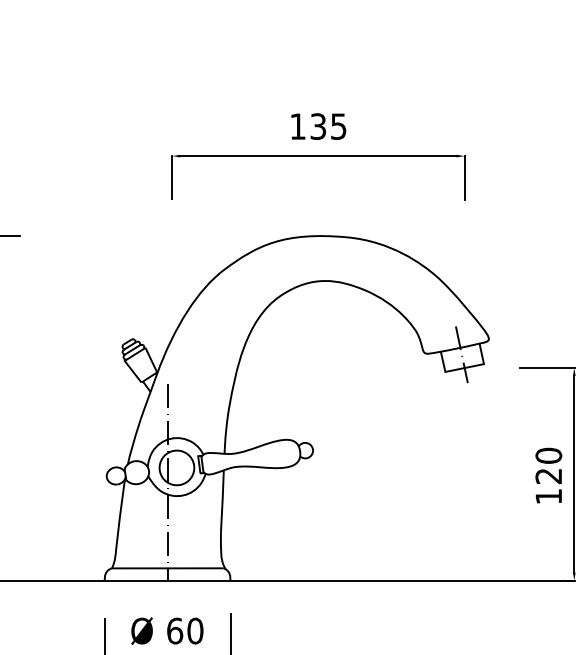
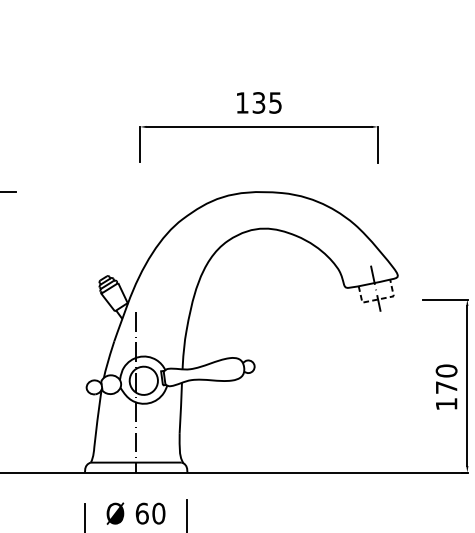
line: (464, 368) -> (377, 299), solid -> dashed
text: (548, 476) -> (446, 387), 120 -> 170

